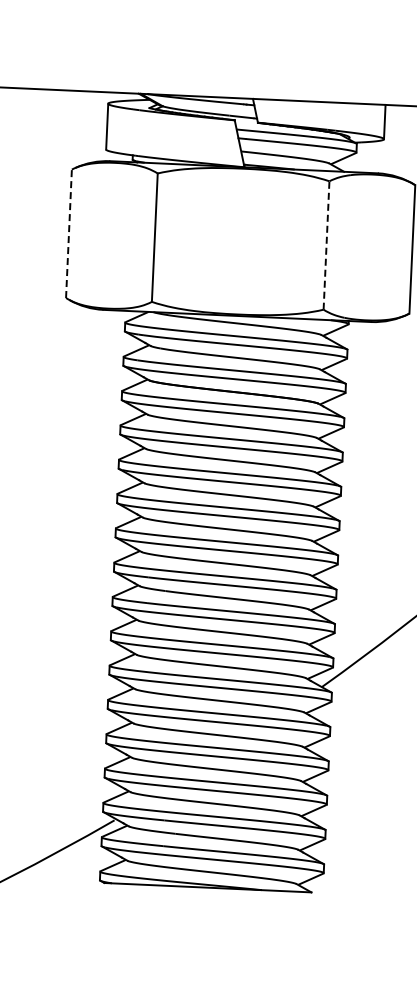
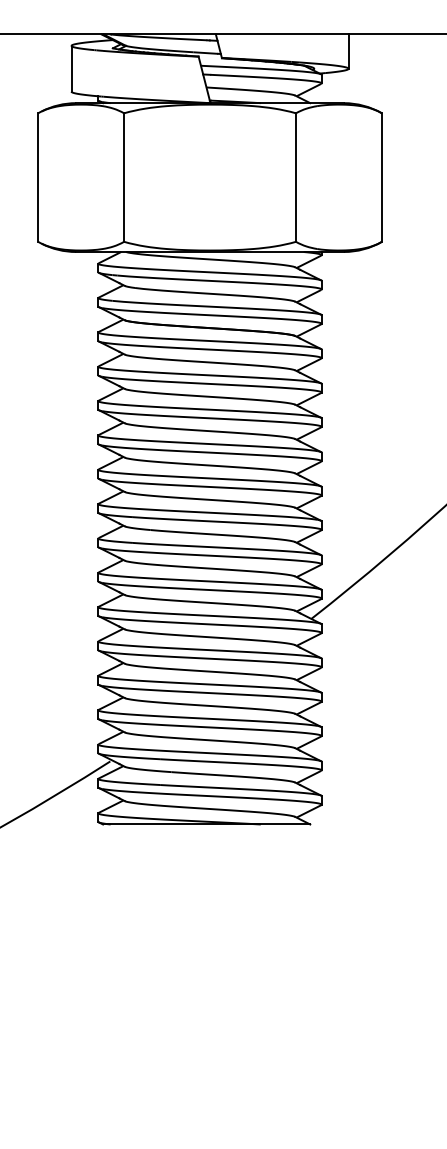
line: (69, 233) -> (38, 177), dashed -> solid
line: (327, 245) -> (296, 177), dashed -> solid

